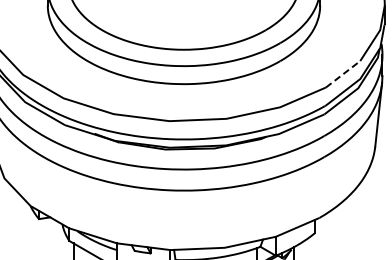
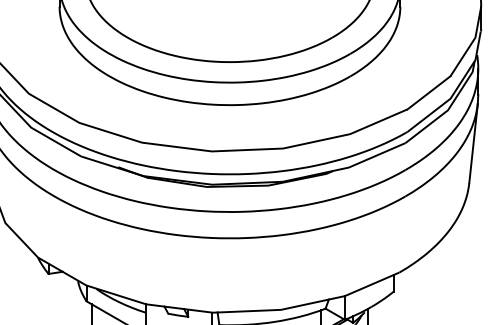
line: (343, 74) -> (429, 93), dashed -> solid

